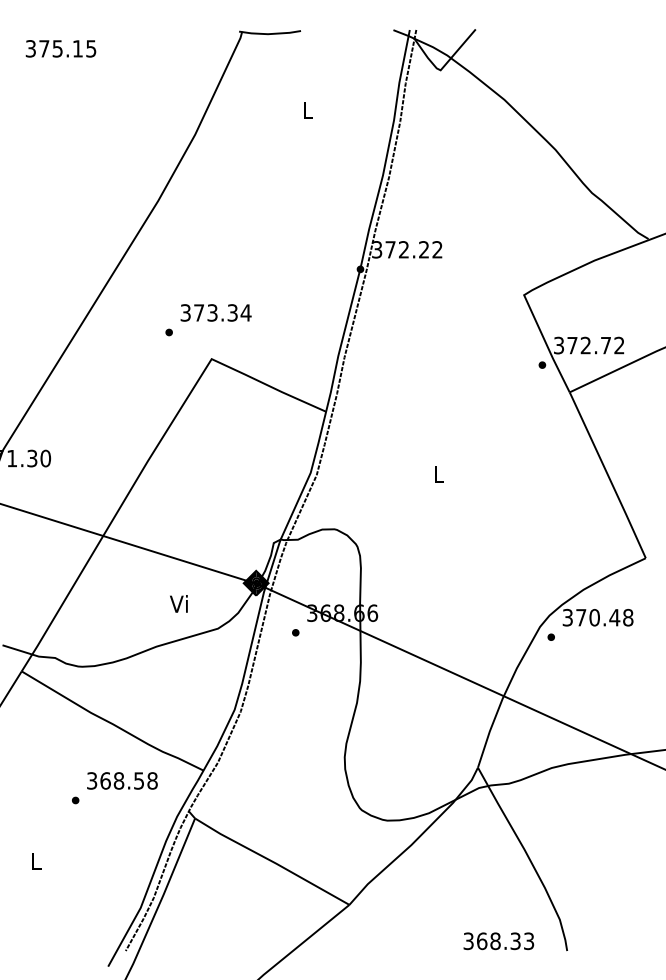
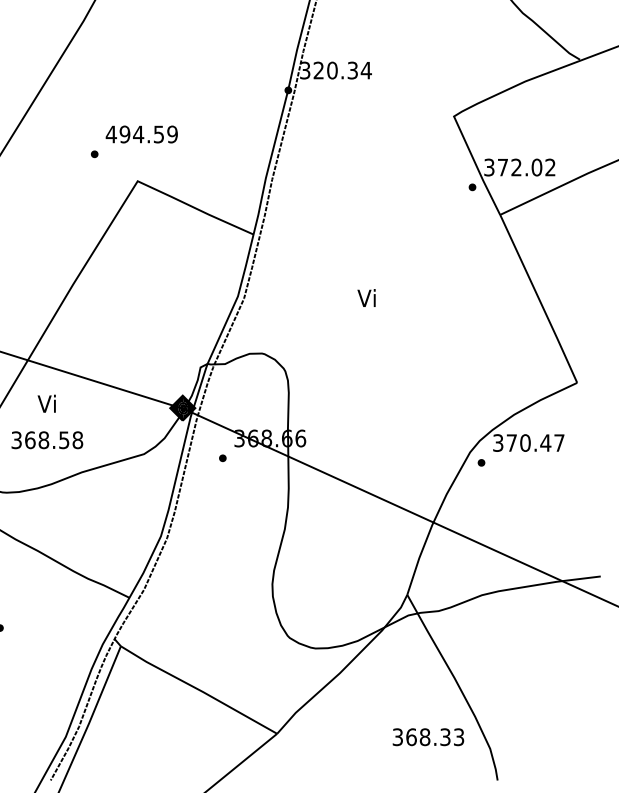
text: (414, 249) -> (343, 70), 372.22 -> 320.34
text: (215, 312) -> (141, 134), 373.34 -> 494.59
text: (605, 345) -> (536, 167), 372.72 -> 372.02
text: (437, 474) -> (366, 298), L -> Vi
text: (178, 603) -> (46, 403), moved
text: (628, 617) -> (559, 442), 370.48 -> 370.47
text: (122, 780) -> (47, 439), moved
text: (498, 941) -> (428, 737), moved

